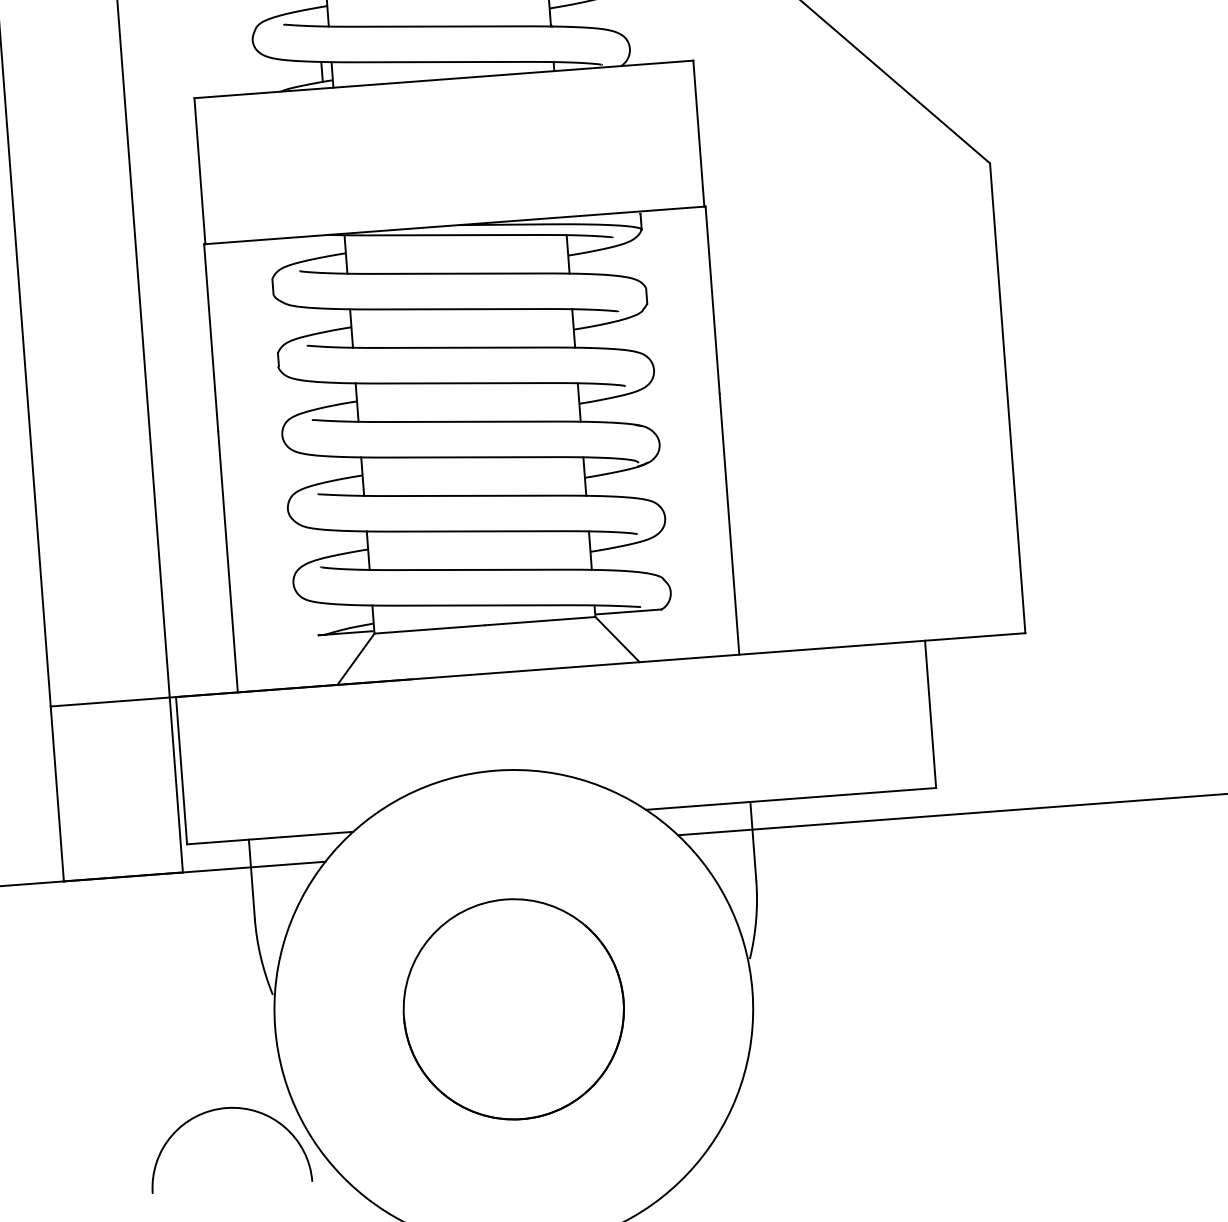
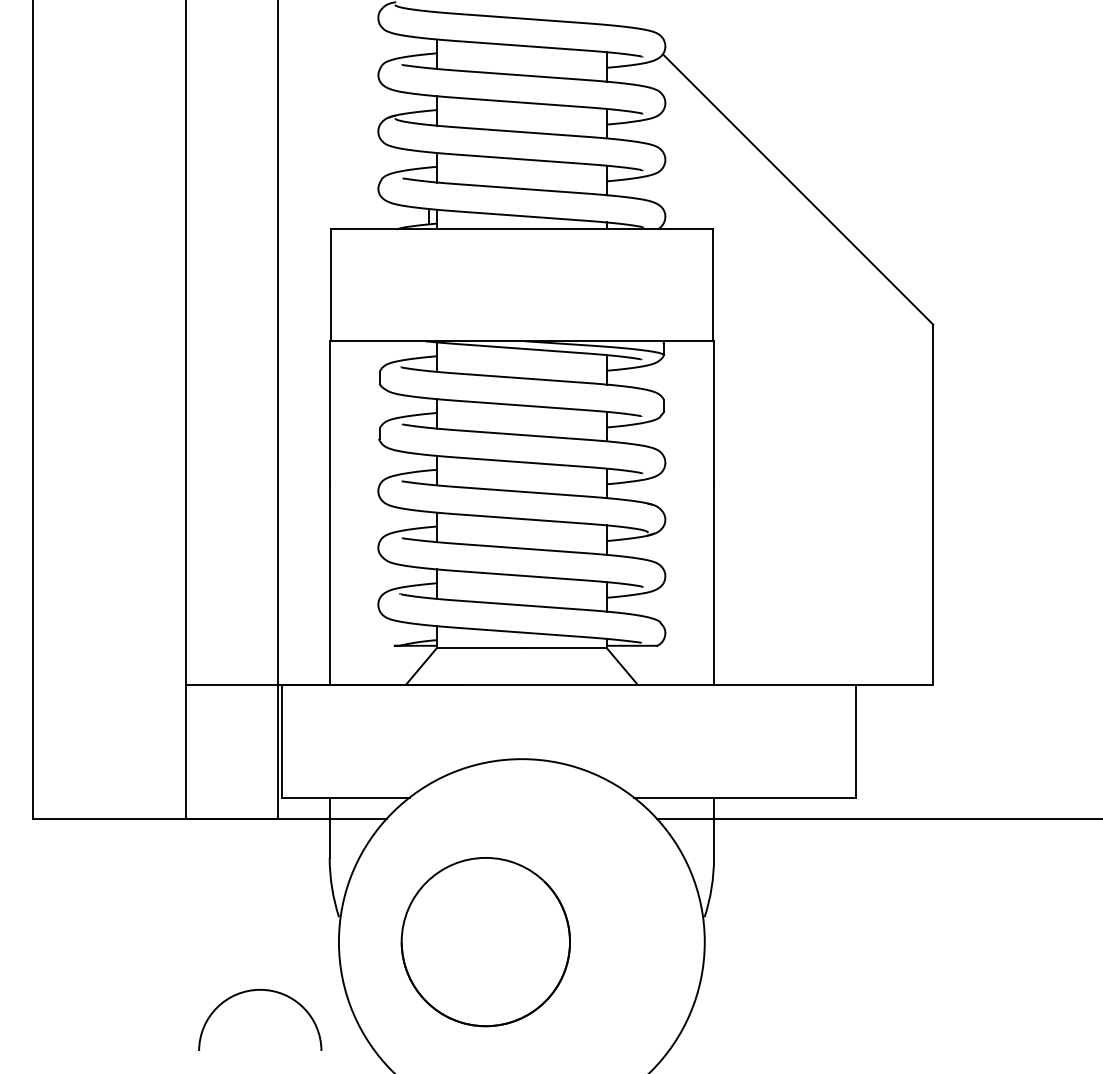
circle: (513, 1009) -> (485, 942), moved
arc: (234, 1109) -> (266, 991), moved

